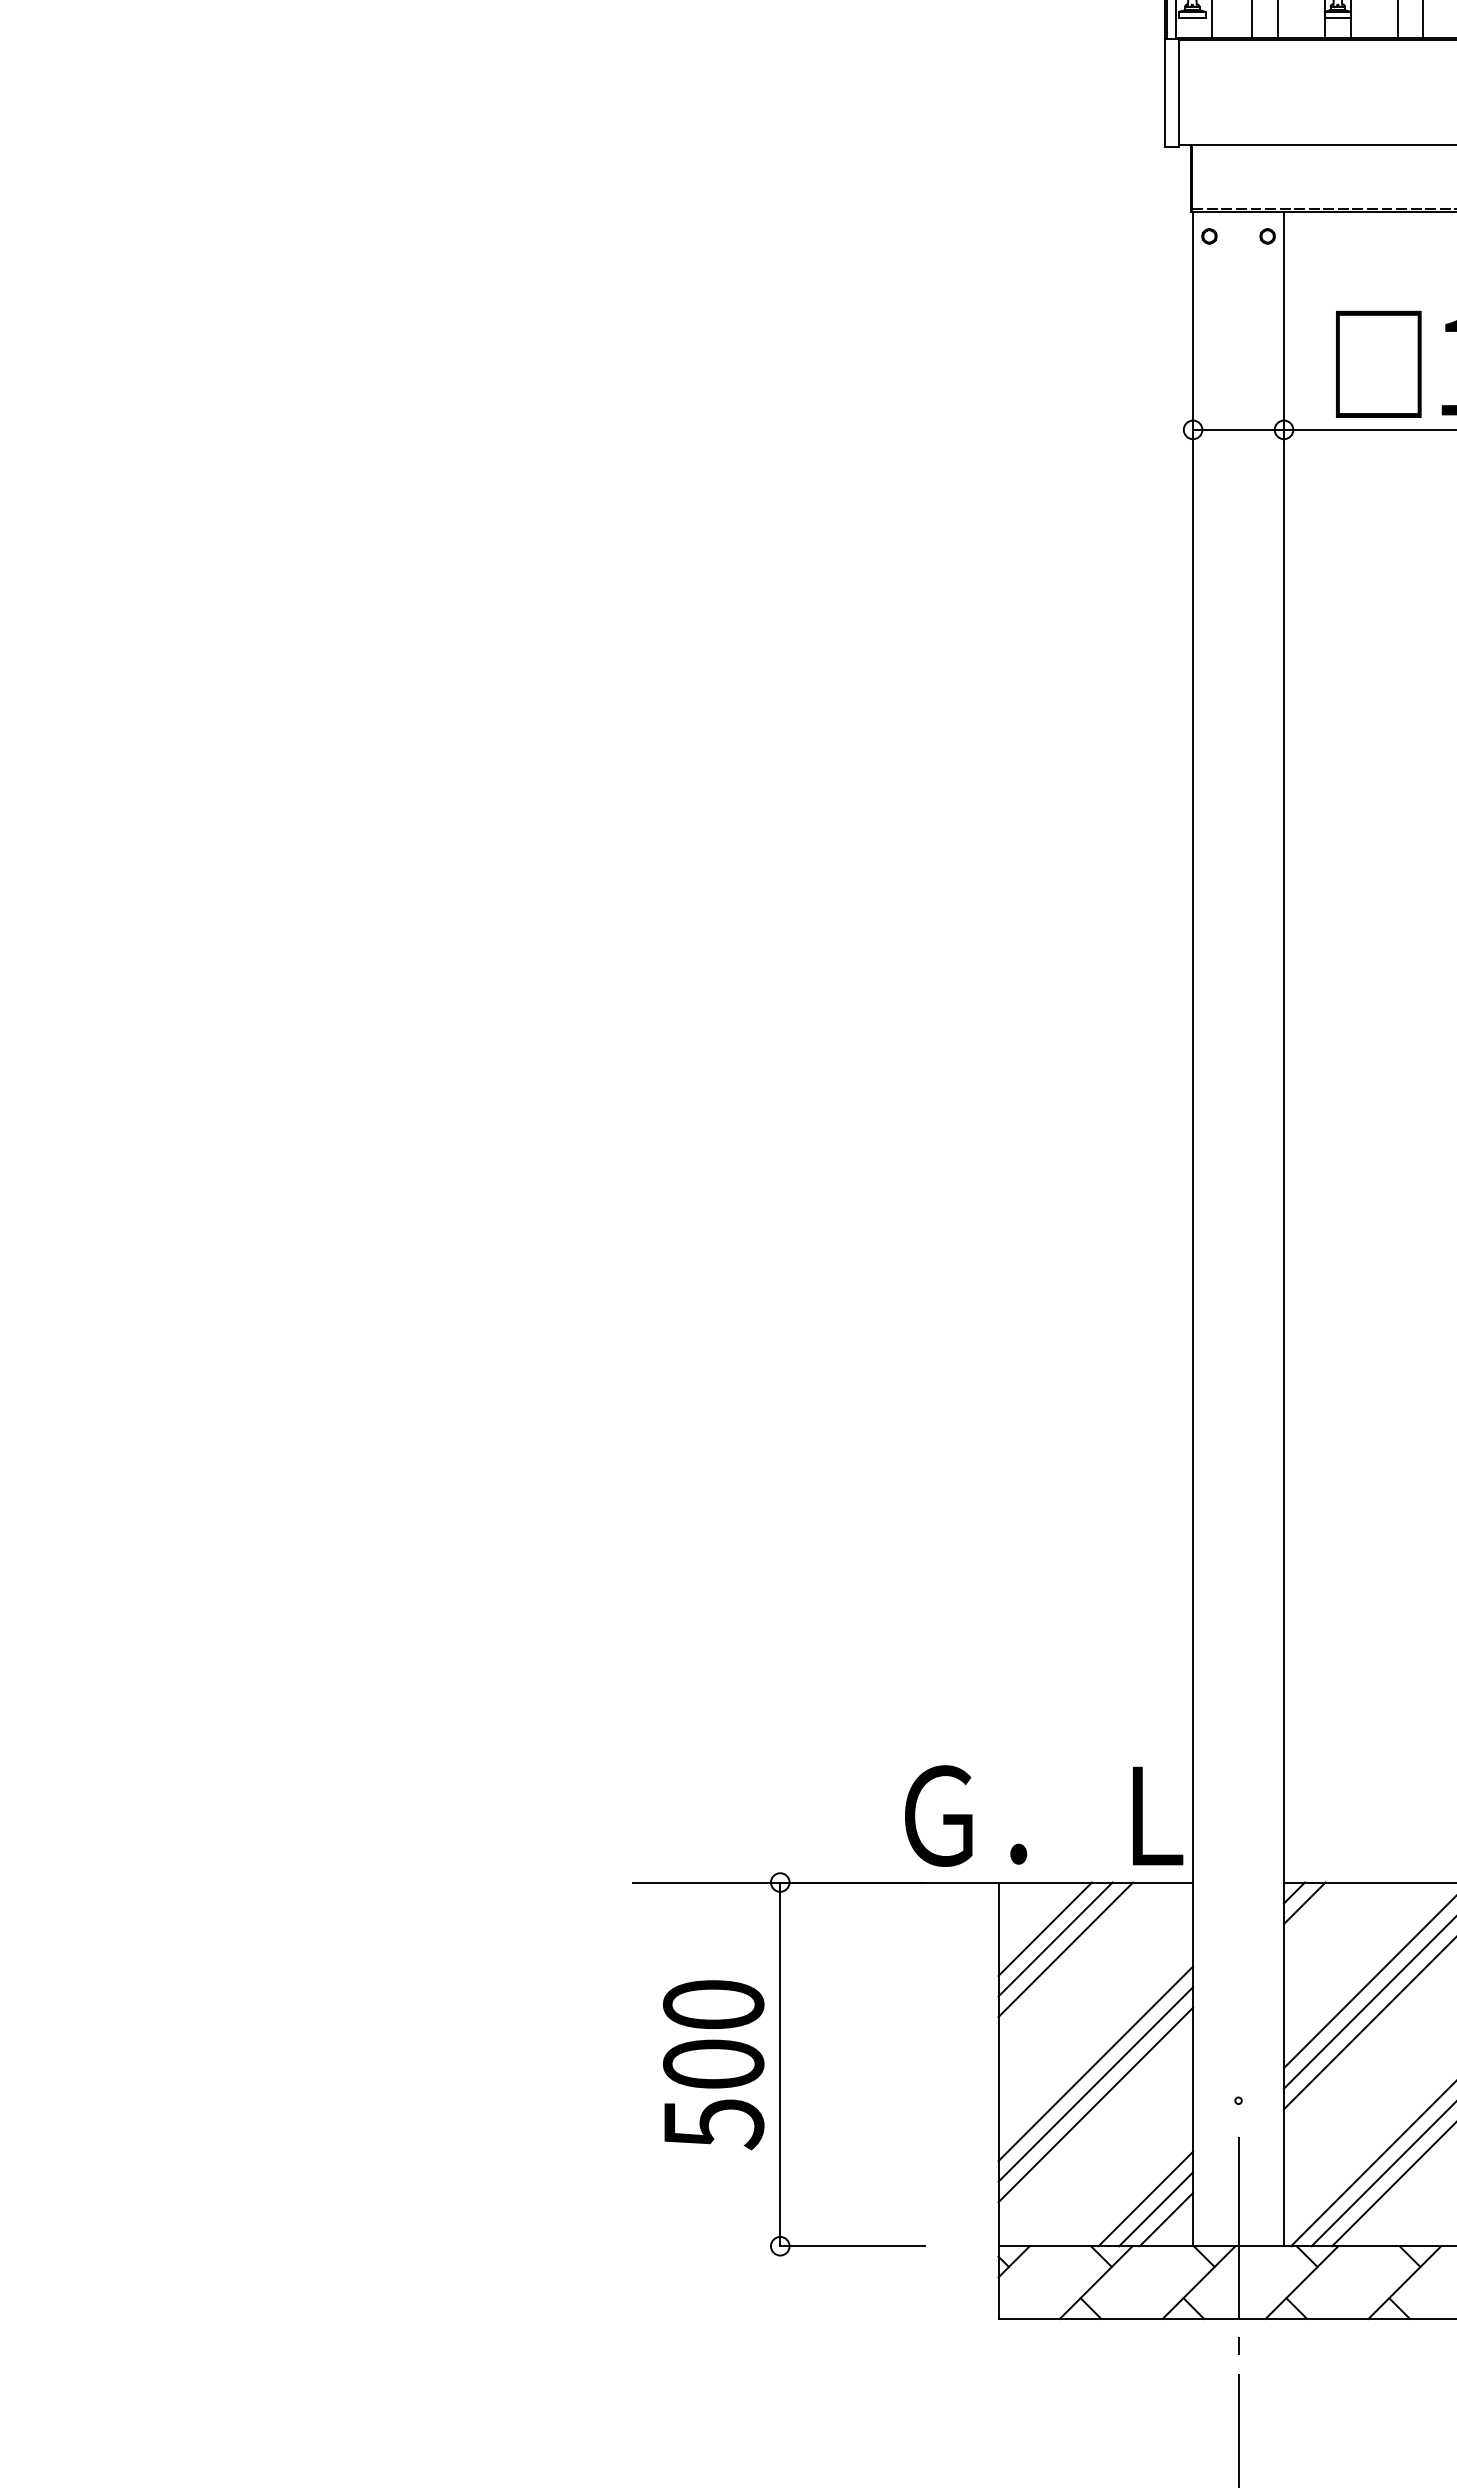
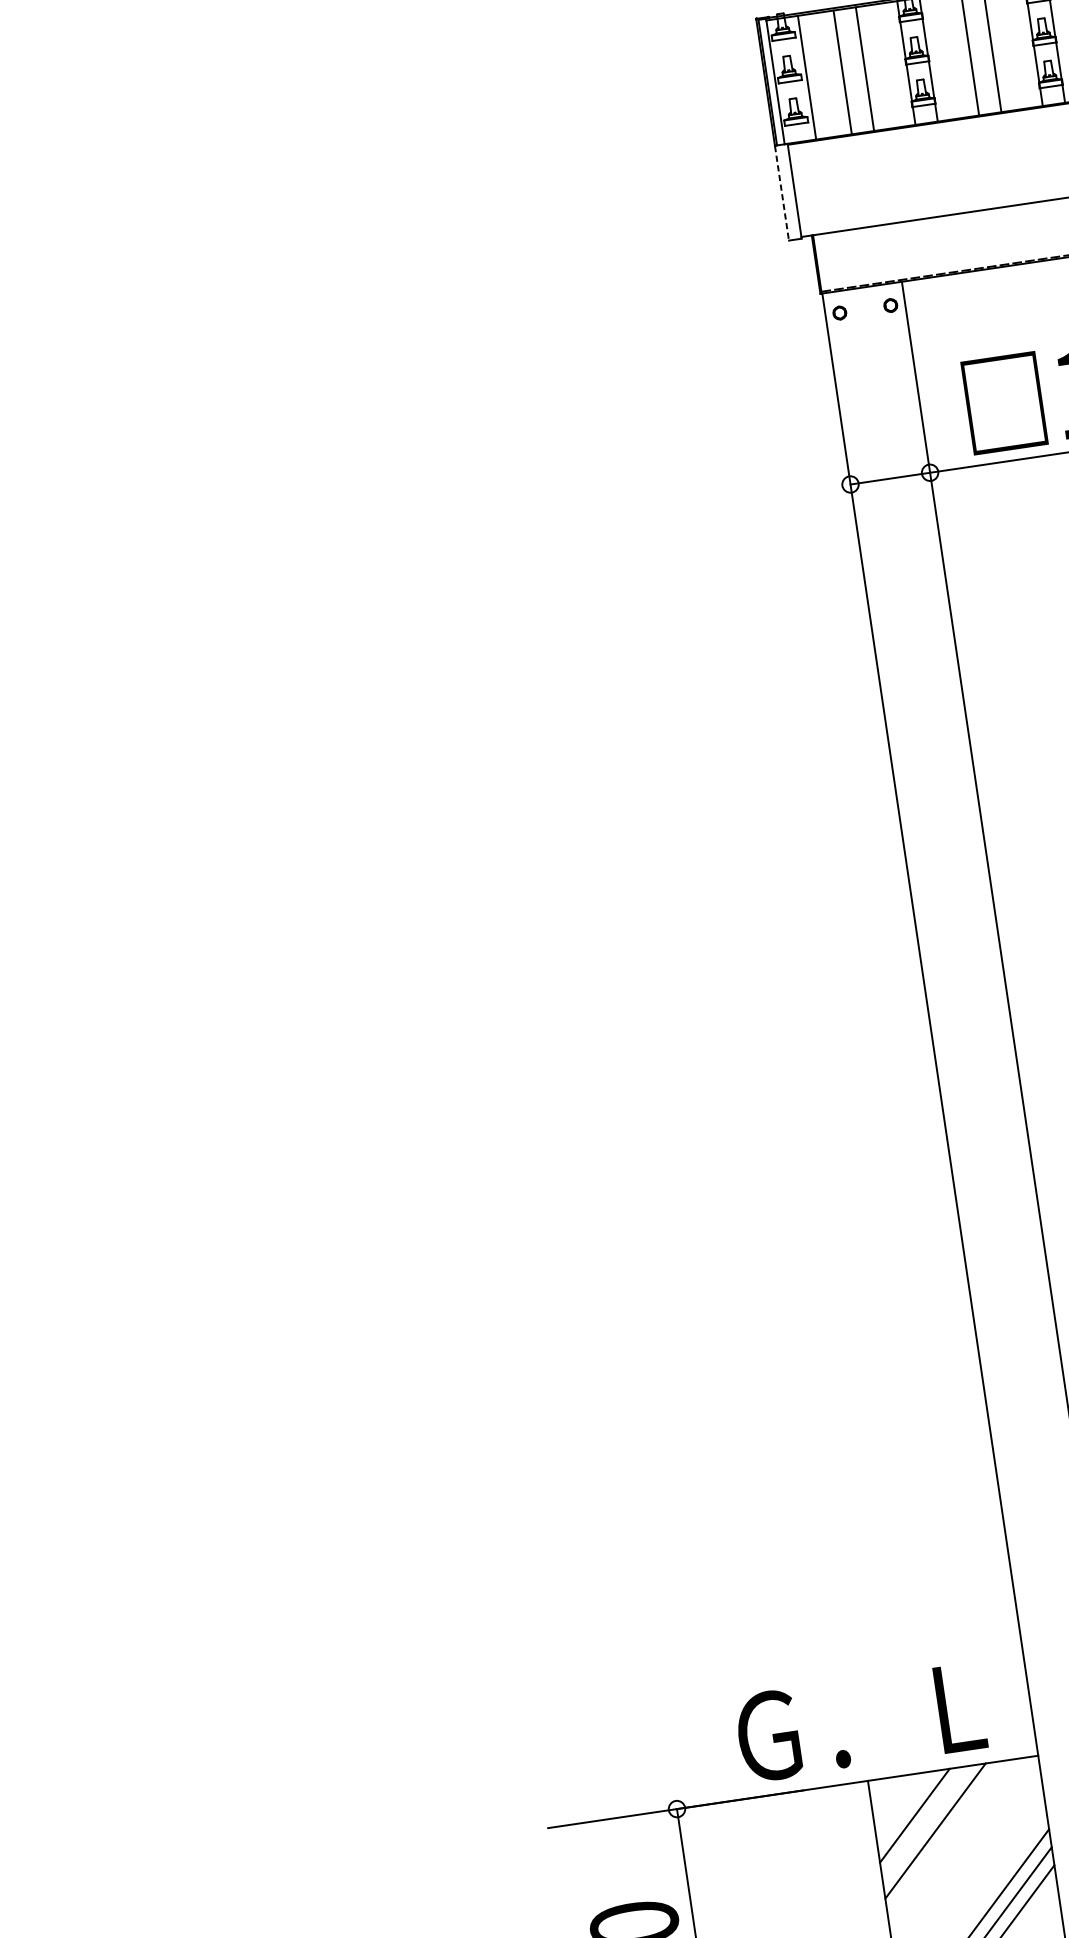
line: (1164, 92) -> (781, 192), solid -> dashed
text: (1044, 1815) -> (861, 1721), moved
line: (1055, 1939) -> (925, 1823), removed

